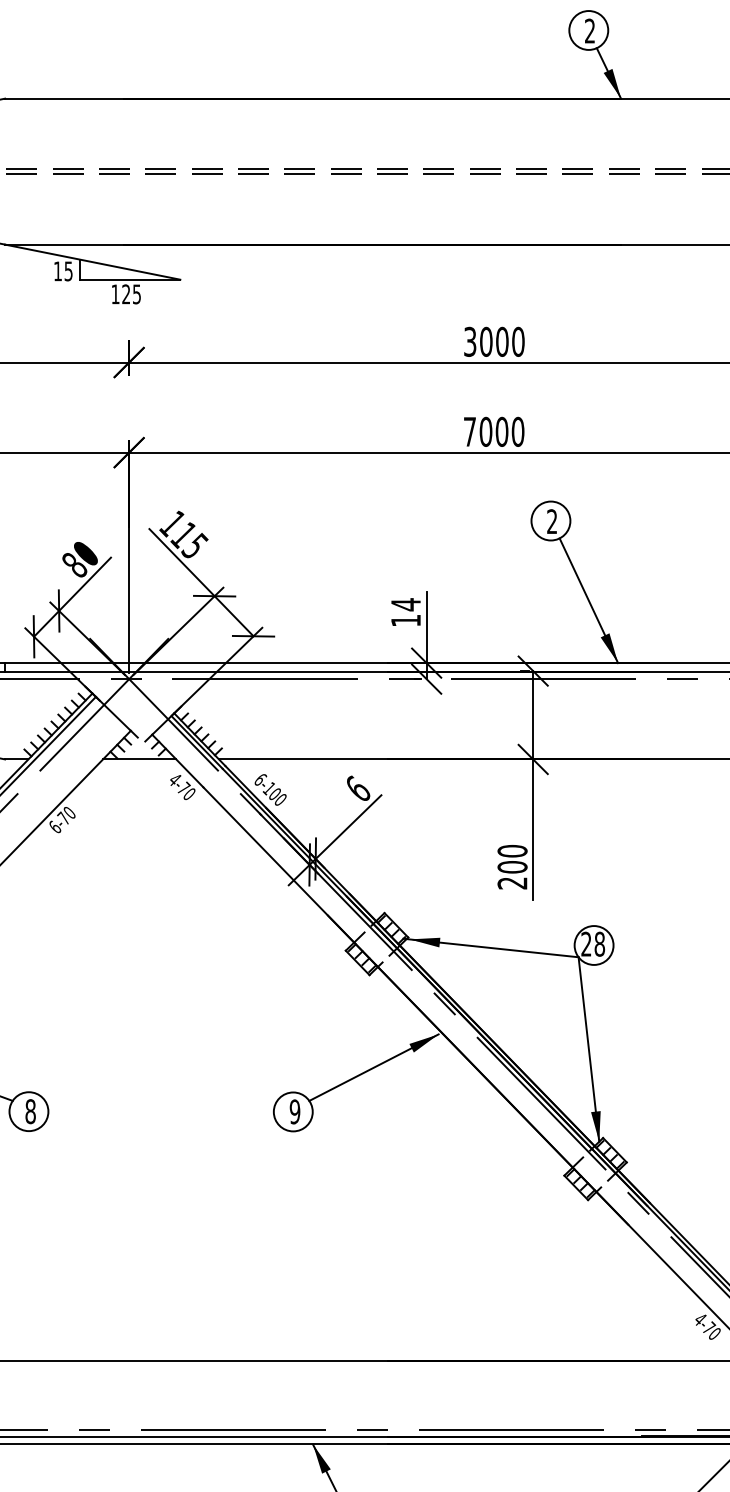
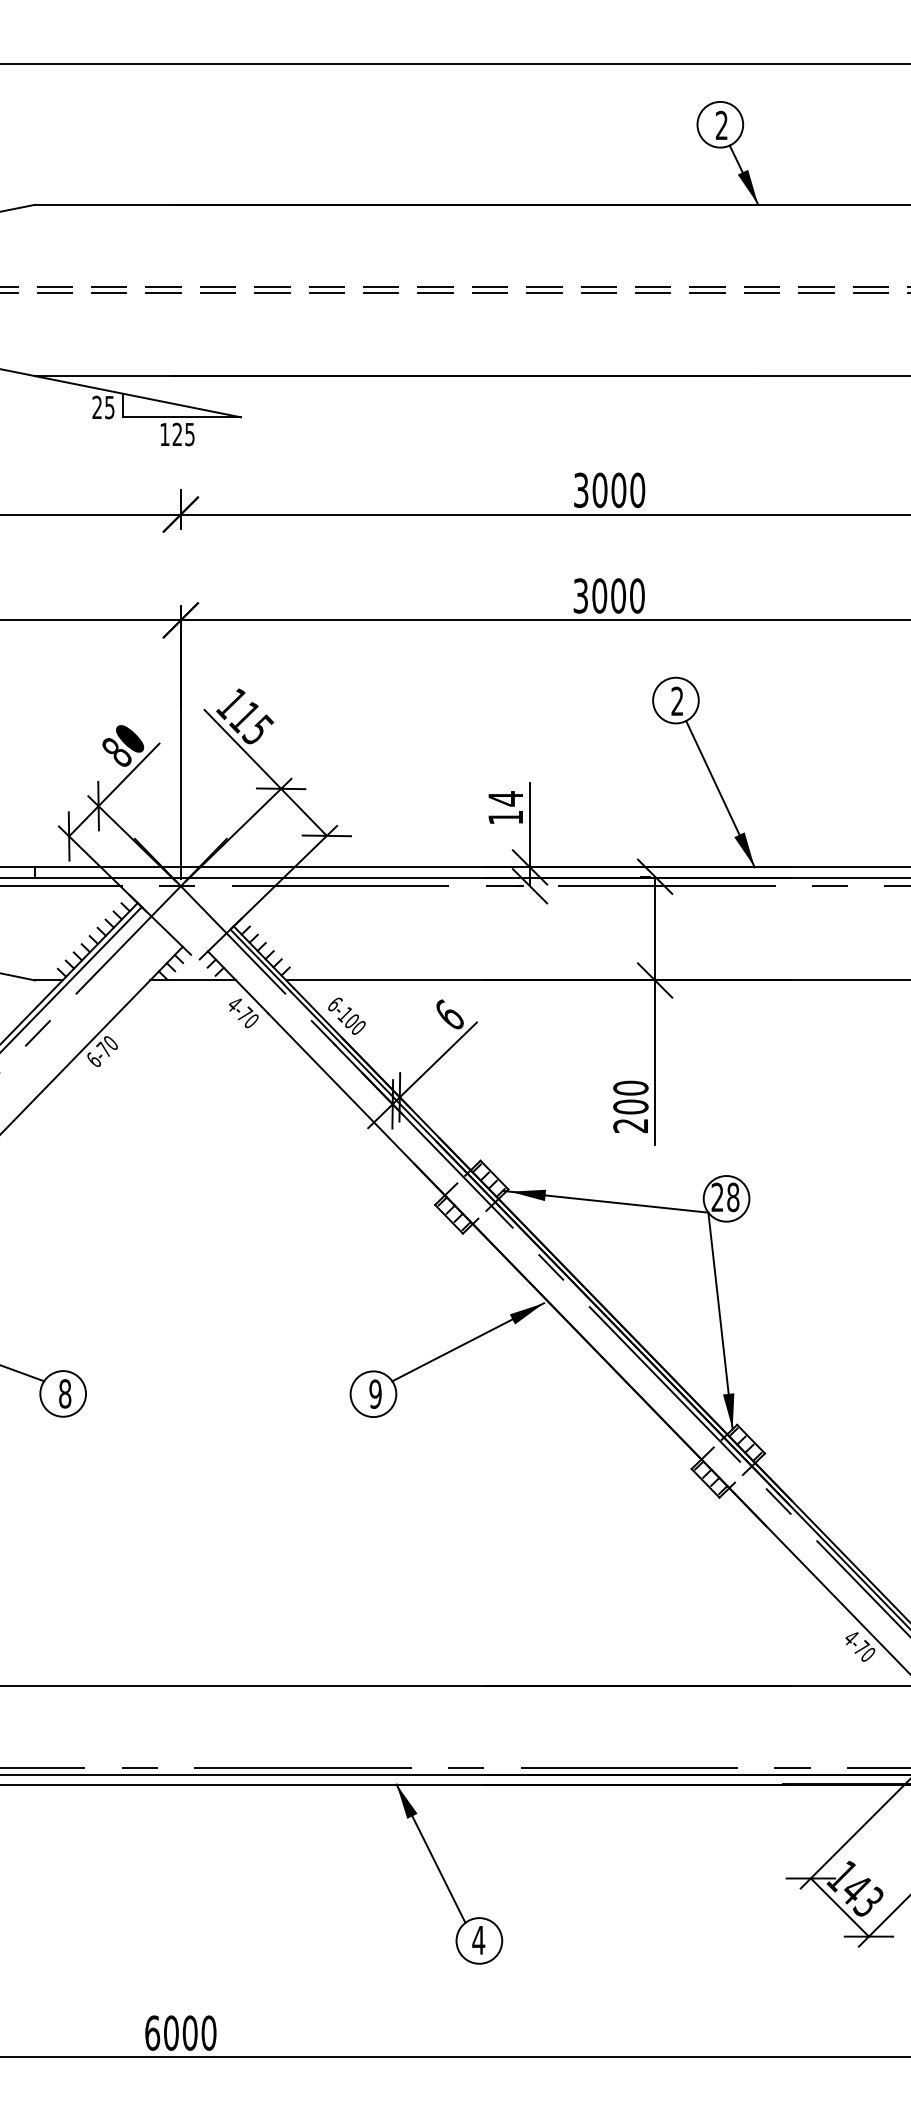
text: (57, 270) -> (96, 406), 15 -> 25
text: (469, 431) -> (580, 595), 7000 -> 3000

